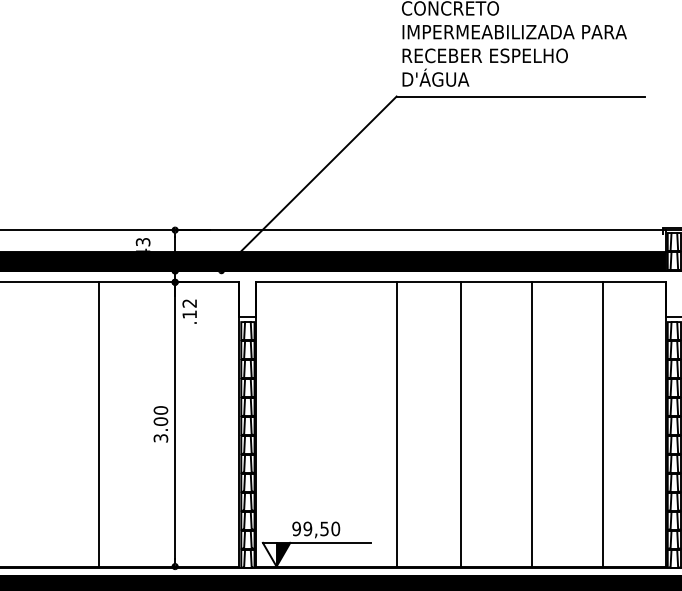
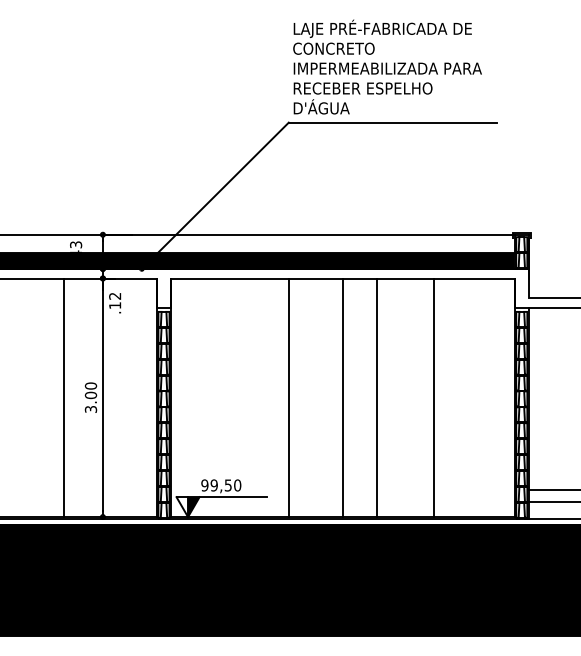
line: (98, 424) -> (63, 397), moved
line: (532, 424) -> (376, 397), moved
line: (603, 424) -> (434, 397), moved

